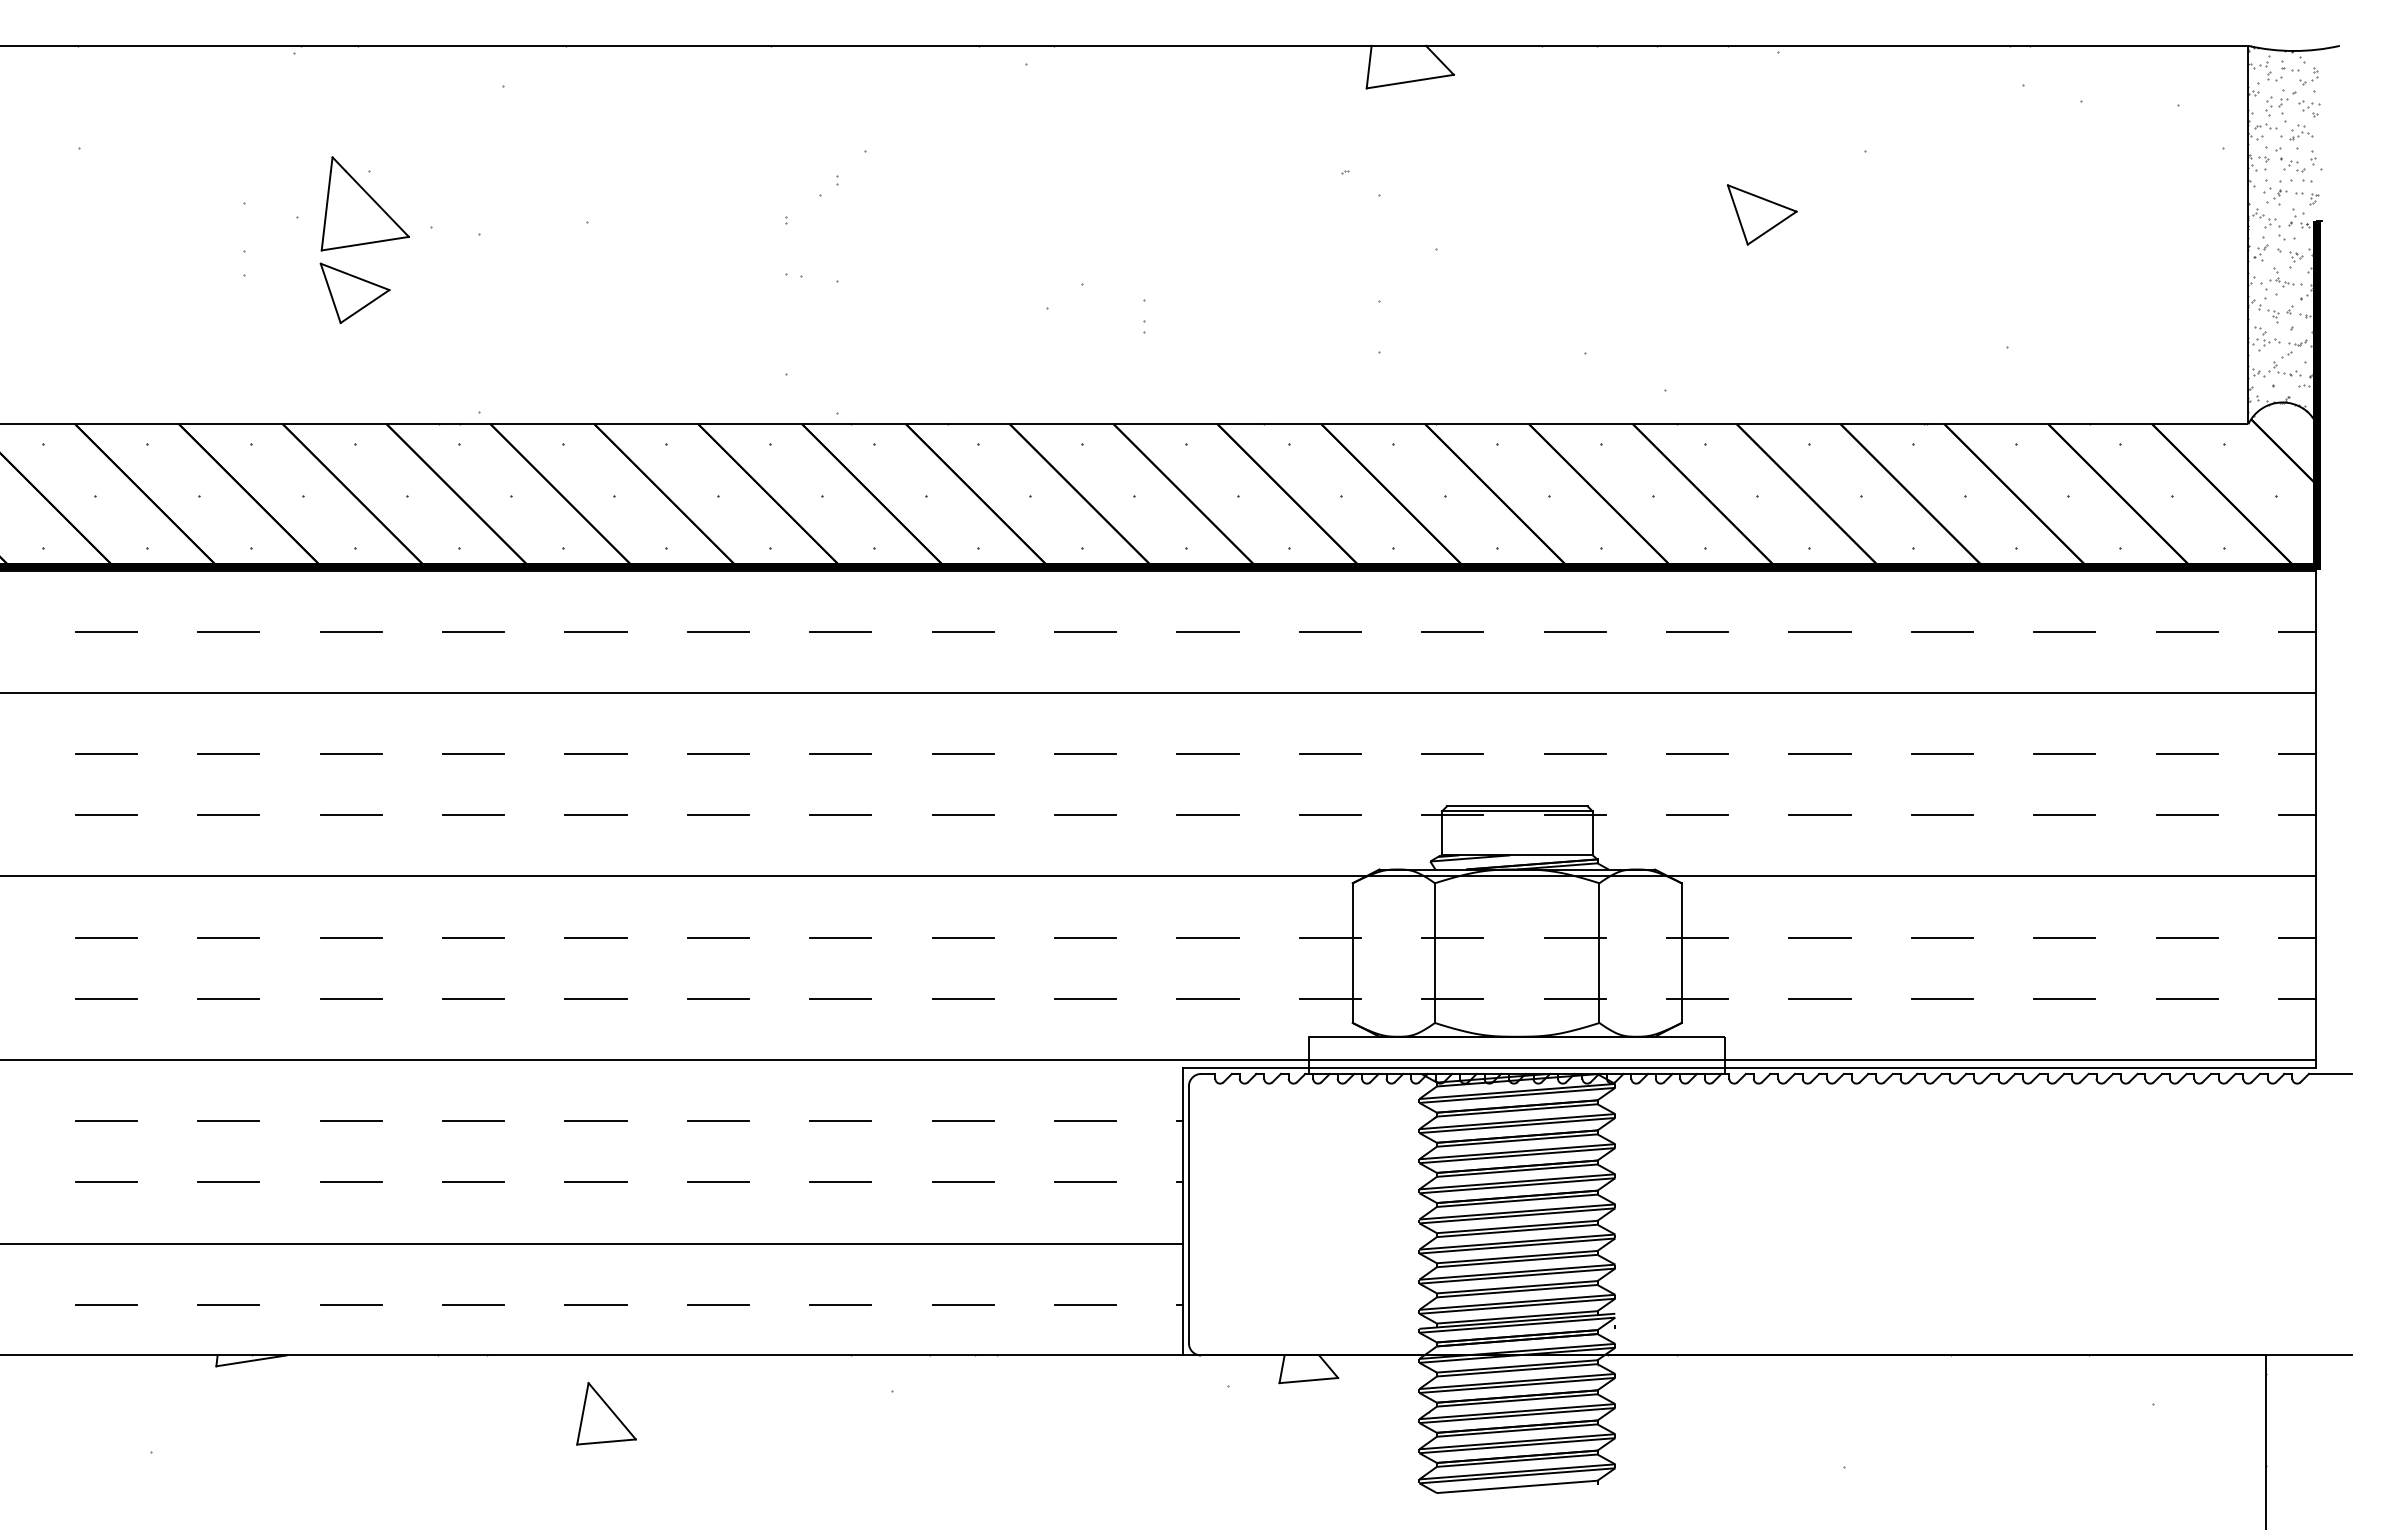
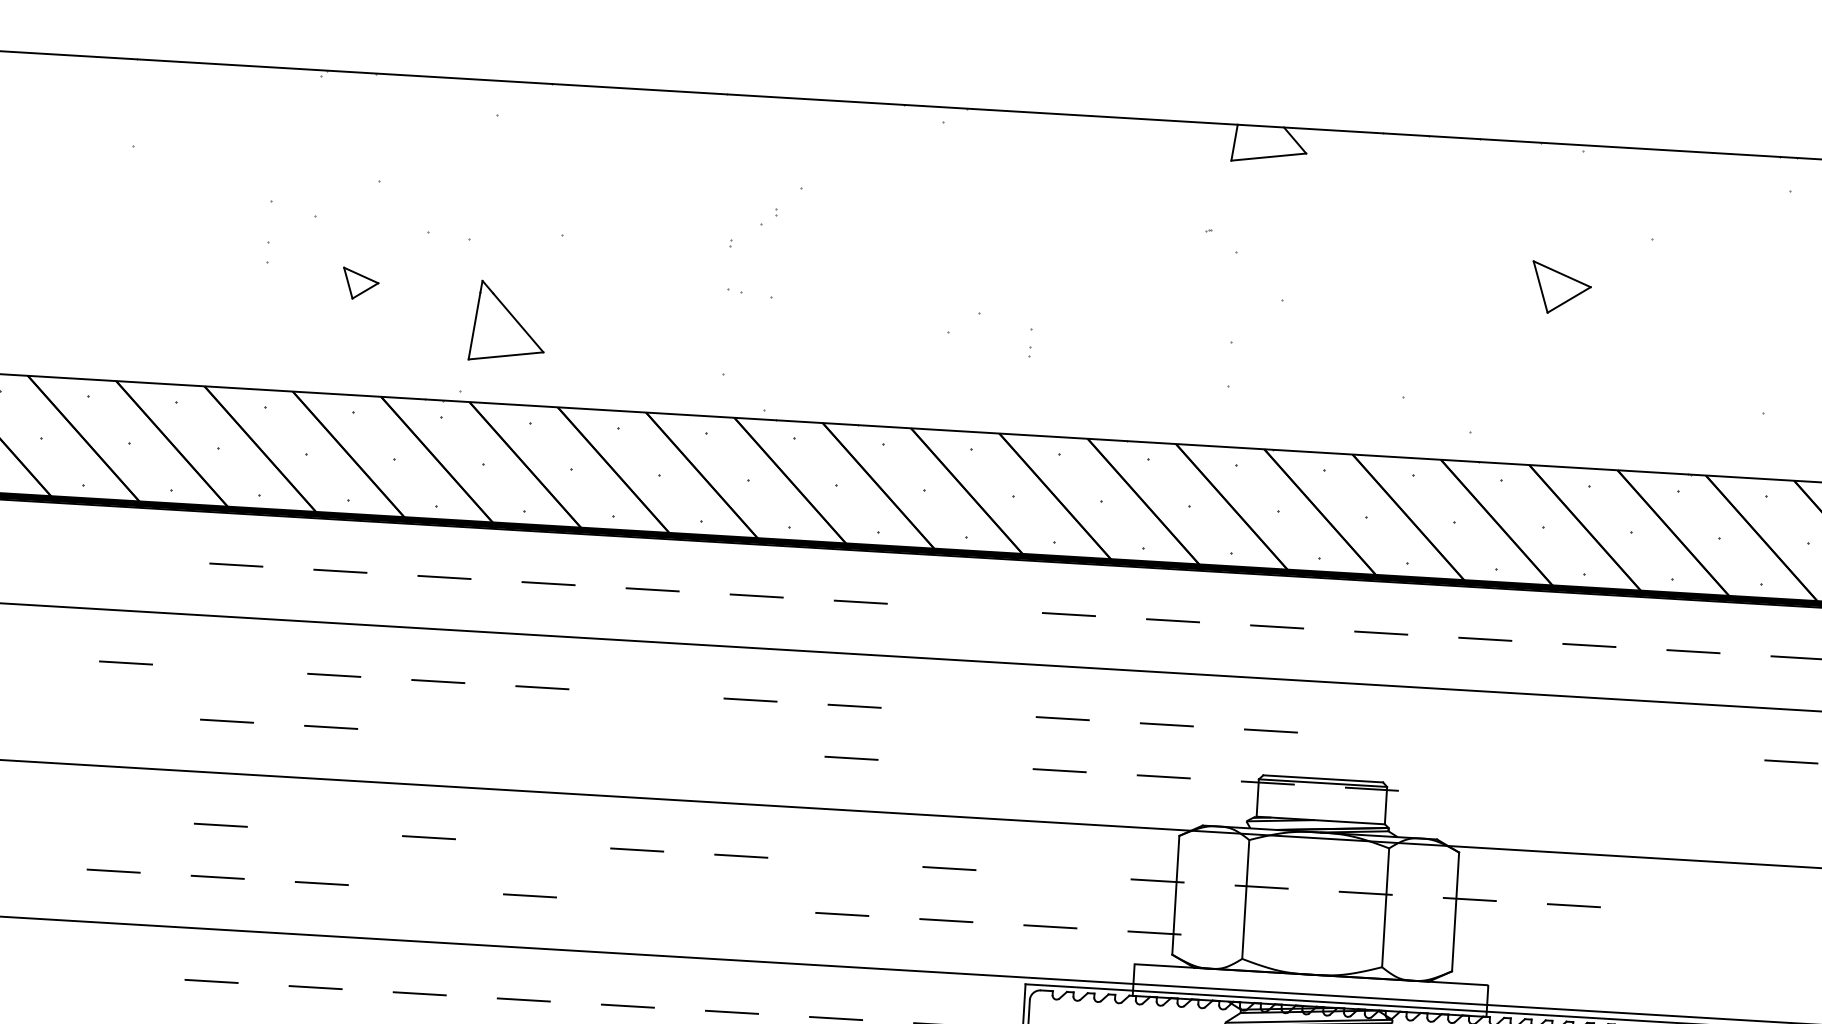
part: (364, 203) -> (507, 321), moved
part: (354, 293) -> (360, 283), size x0.6
line: (106, 631) -> (132, 558), removed
line: (1085, 631) -> (964, 608), removed
line: (228, 753) -> (229, 668), removed
line: (717, 753) -> (645, 693), removed
line: (1085, 753) -> (958, 712), removed
line: (1574, 753) -> (1374, 736), removed
line: (1697, 753) -> (1479, 742), removed
line: (1819, 753) -> (1582, 749), removed
line: (1941, 753) -> (1686, 755), removed
line: (473, 814) -> (435, 733), removed
line: (718, 814) -> (643, 745), removed
line: (106, 815) -> (122, 715), removed
line: (595, 815) -> (538, 740), removed
line: (840, 815) -> (747, 752), removed
line: (1085, 815) -> (955, 764), removed
line: (1697, 815) -> (1475, 795), removed
line: (1819, 815) -> (1579, 801), removed
line: (1941, 815) -> (1683, 808), removed
line: (2064, 815) -> (1788, 814), removed
line: (106, 937) -> (116, 819), removed
line: (350, 937) -> (324, 831), removed
line: (595, 937) -> (532, 843), removed
line: (962, 937) -> (844, 862), removed
line: (1207, 937) -> (1053, 874), removed
line: (1941, 937) -> (1677, 911), removed
line: (2064, 937) -> (1781, 917), removed
line: (473, 998) -> (425, 889), removed
line: (717, 998) -> (633, 901), removed
line: (840, 998) -> (737, 908), removed
line: (1452, 998) -> (1258, 938), removed
line: (1574, 998) -> (1362, 945), removed
line: (1697, 998) -> (1466, 951), removed
line: (1819, 998) -> (1570, 957), removed
line: (1942, 998) -> (1675, 963), removed
line: (2064, 998) -> (1778, 969), removed
line: (106, 1120) -> (107, 974), removed

